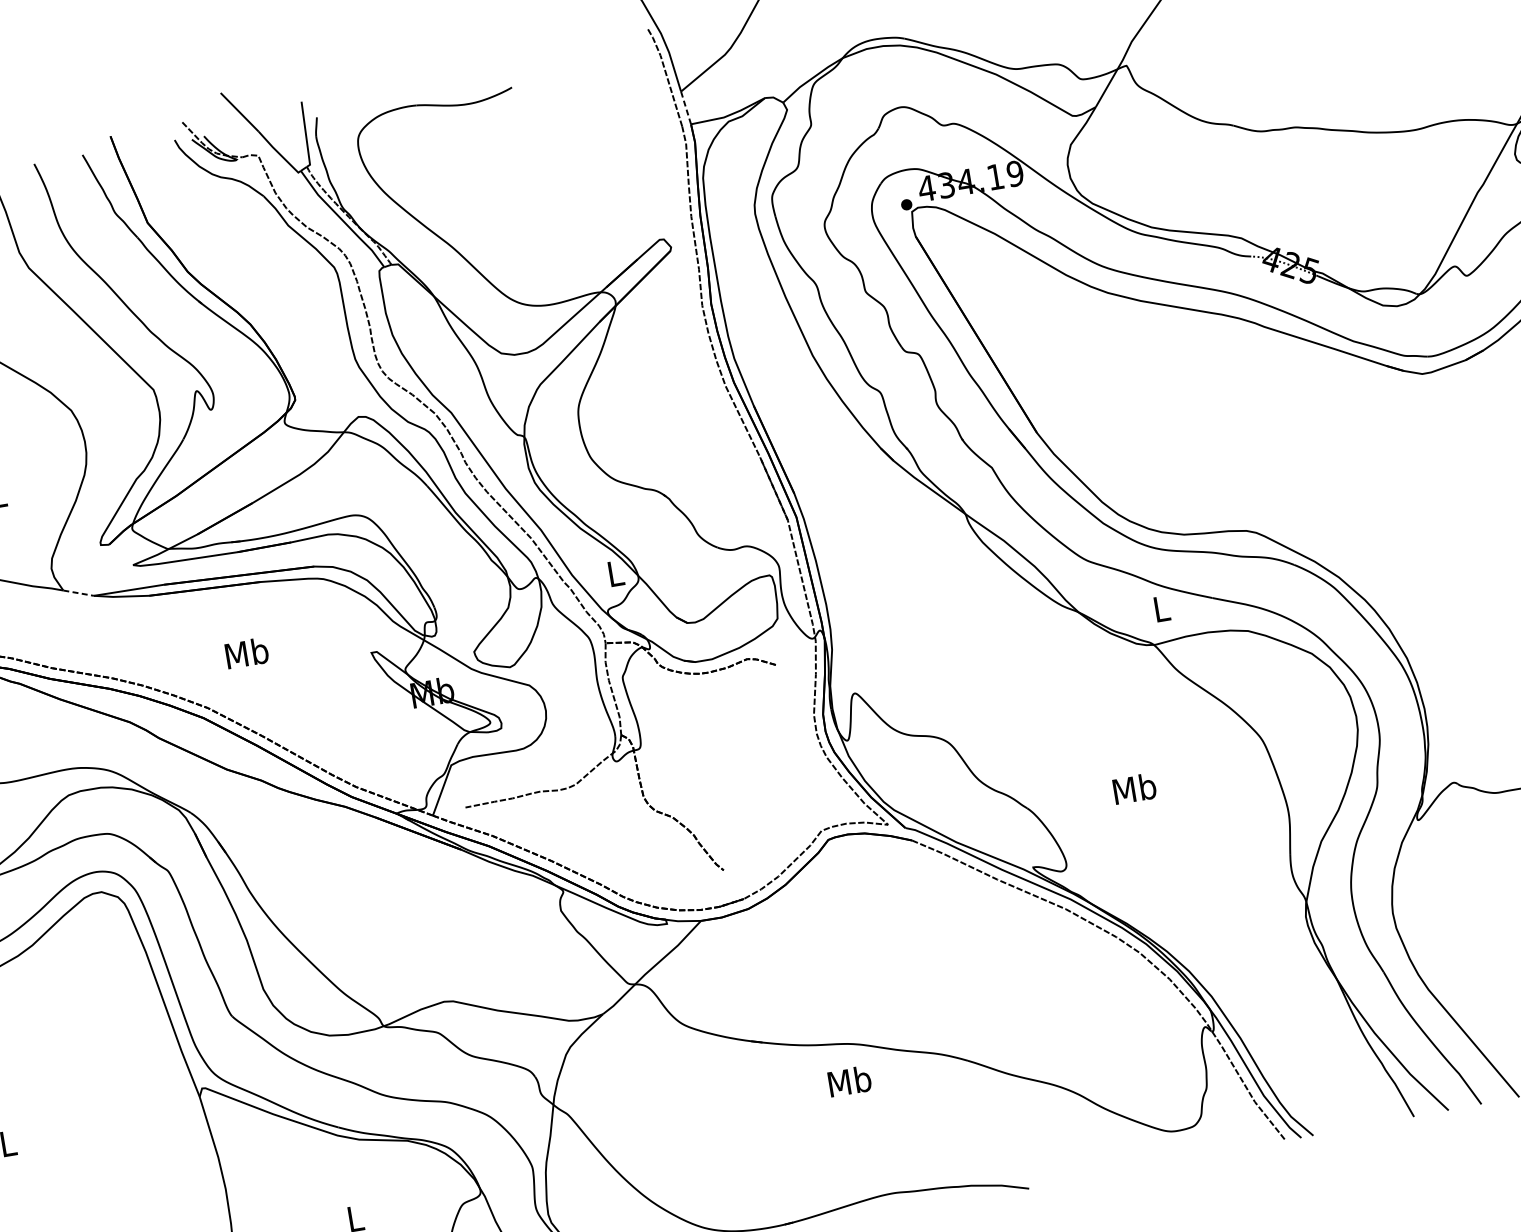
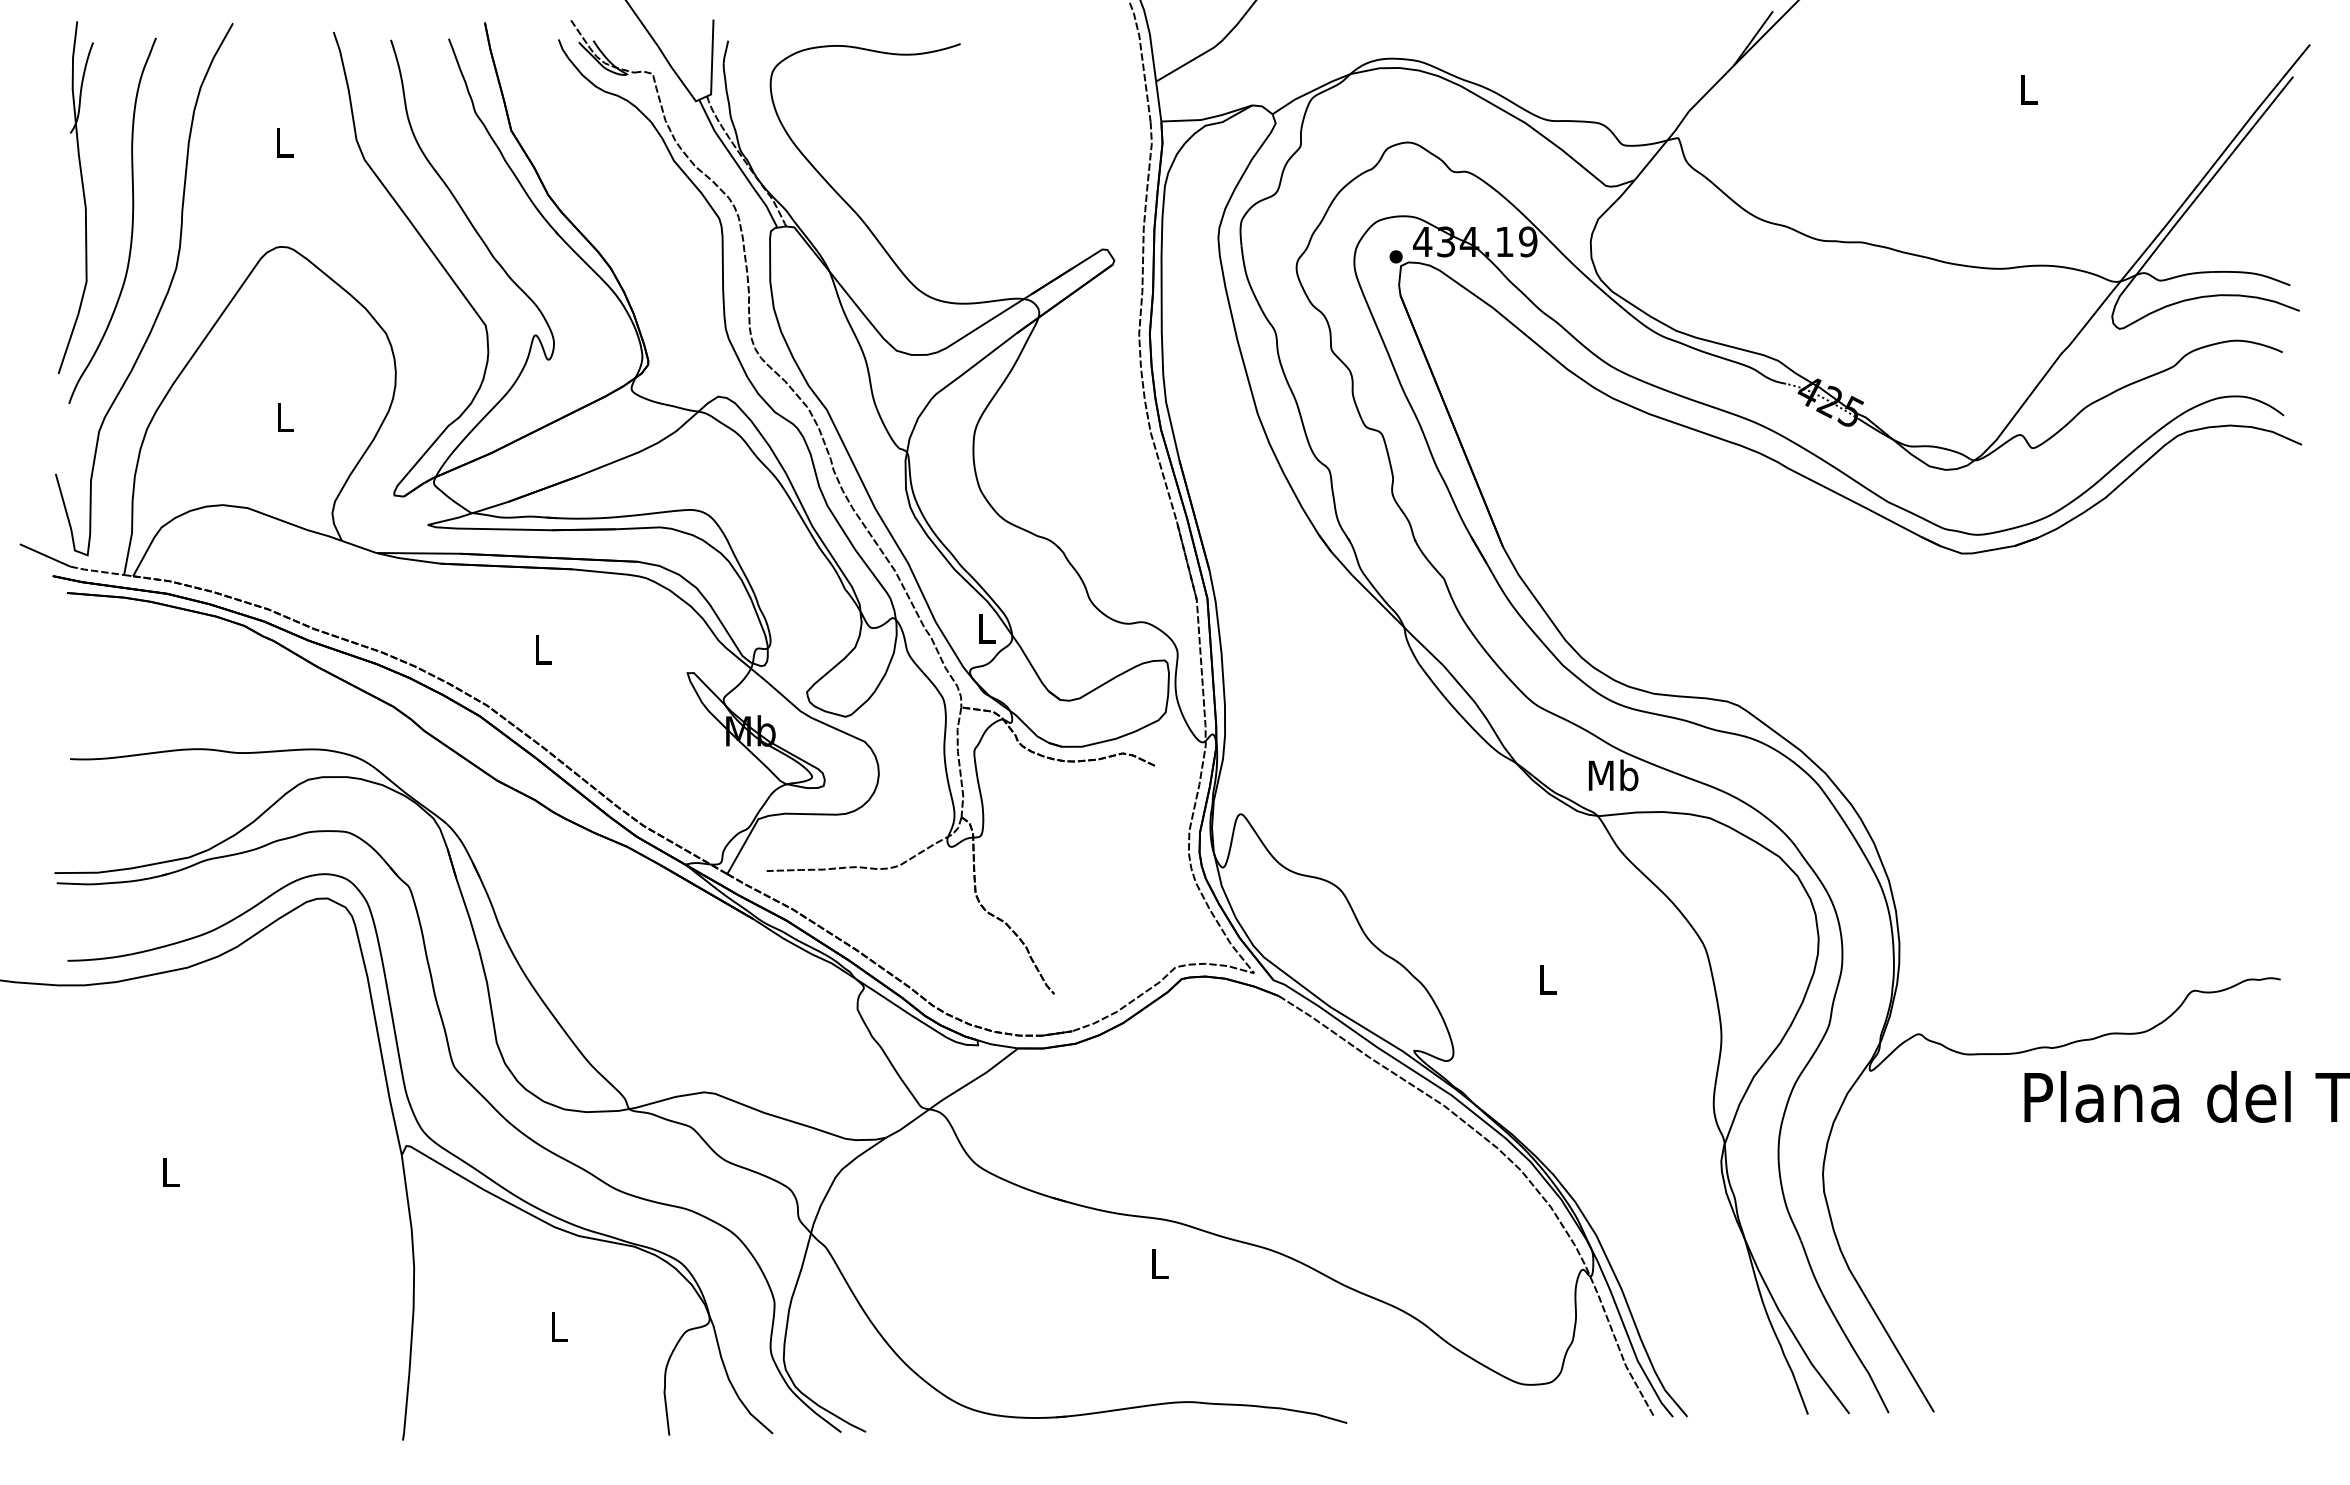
line: (685, 107) -> (1158, 101), dashed -> solid
line: (79, 593) -> (359, 547), dashed -> solid
text: (1161, 608) -> (1613, 775), L -> Mb
text: (246, 653) -> (542, 649), Mb -> L
text: (1134, 788) -> (1547, 978), Mb -> L
text: (849, 1081) -> (1159, 1263), Mb -> L

